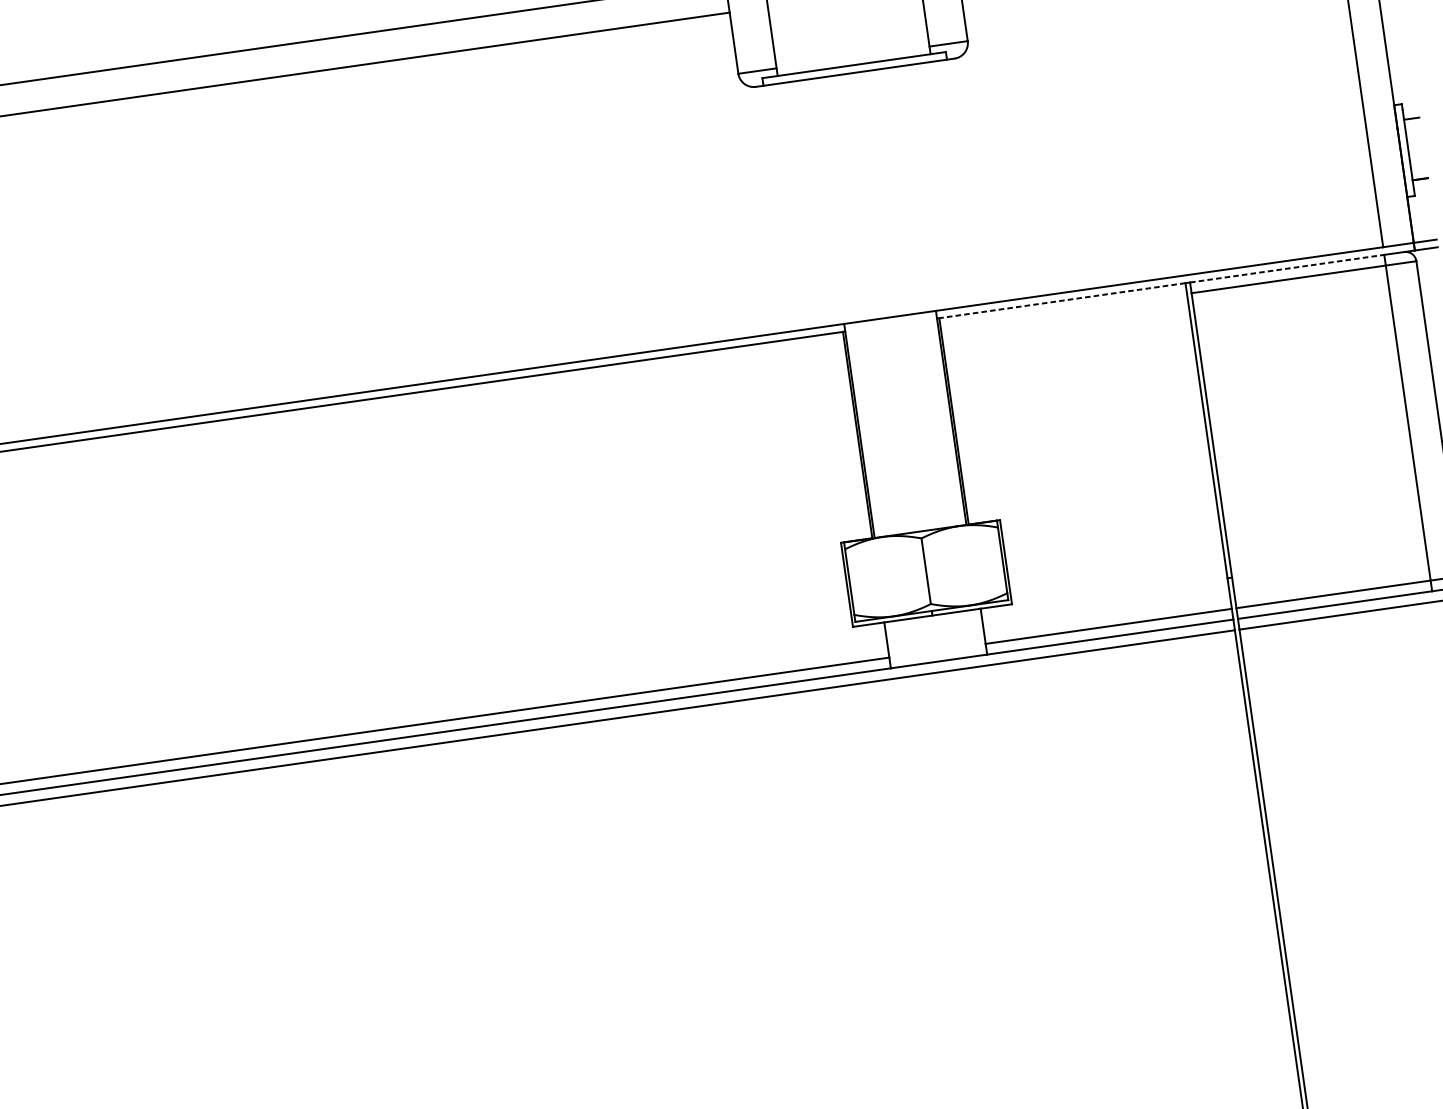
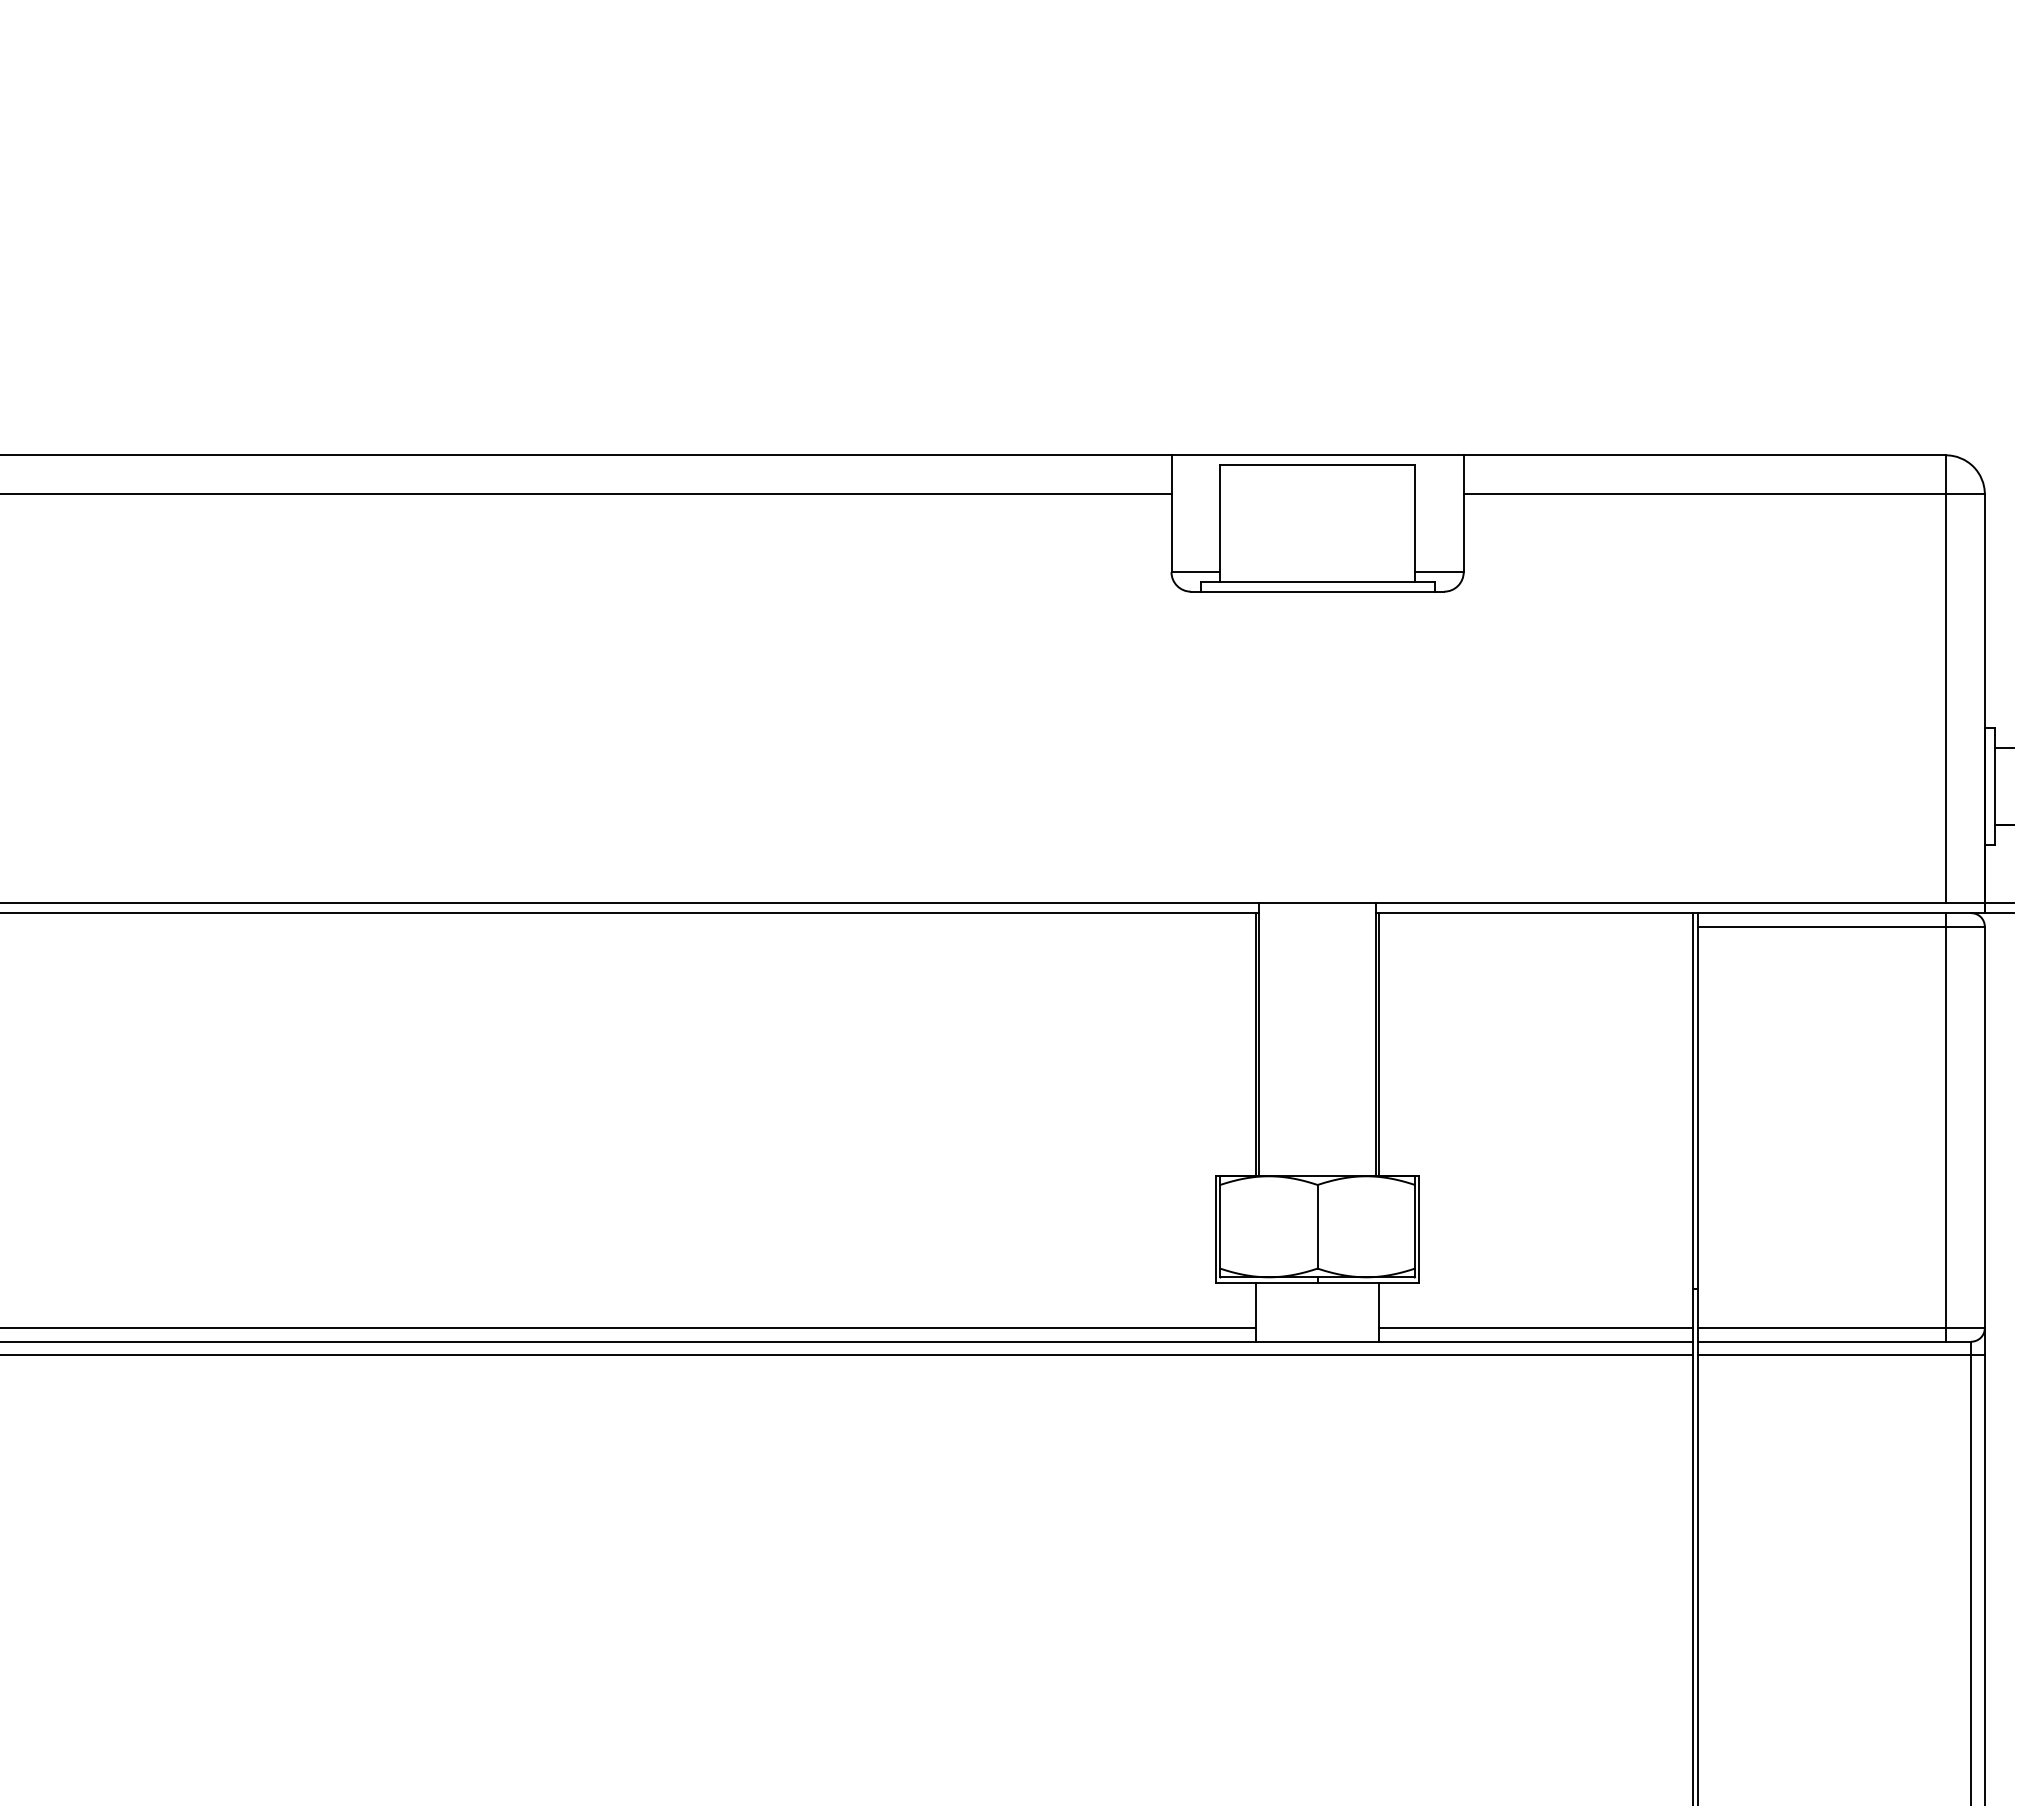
line: (1287, 268) -> (1822, 913), dashed -> solid
line: (1062, 301) -> (1535, 913), dashed -> solid

